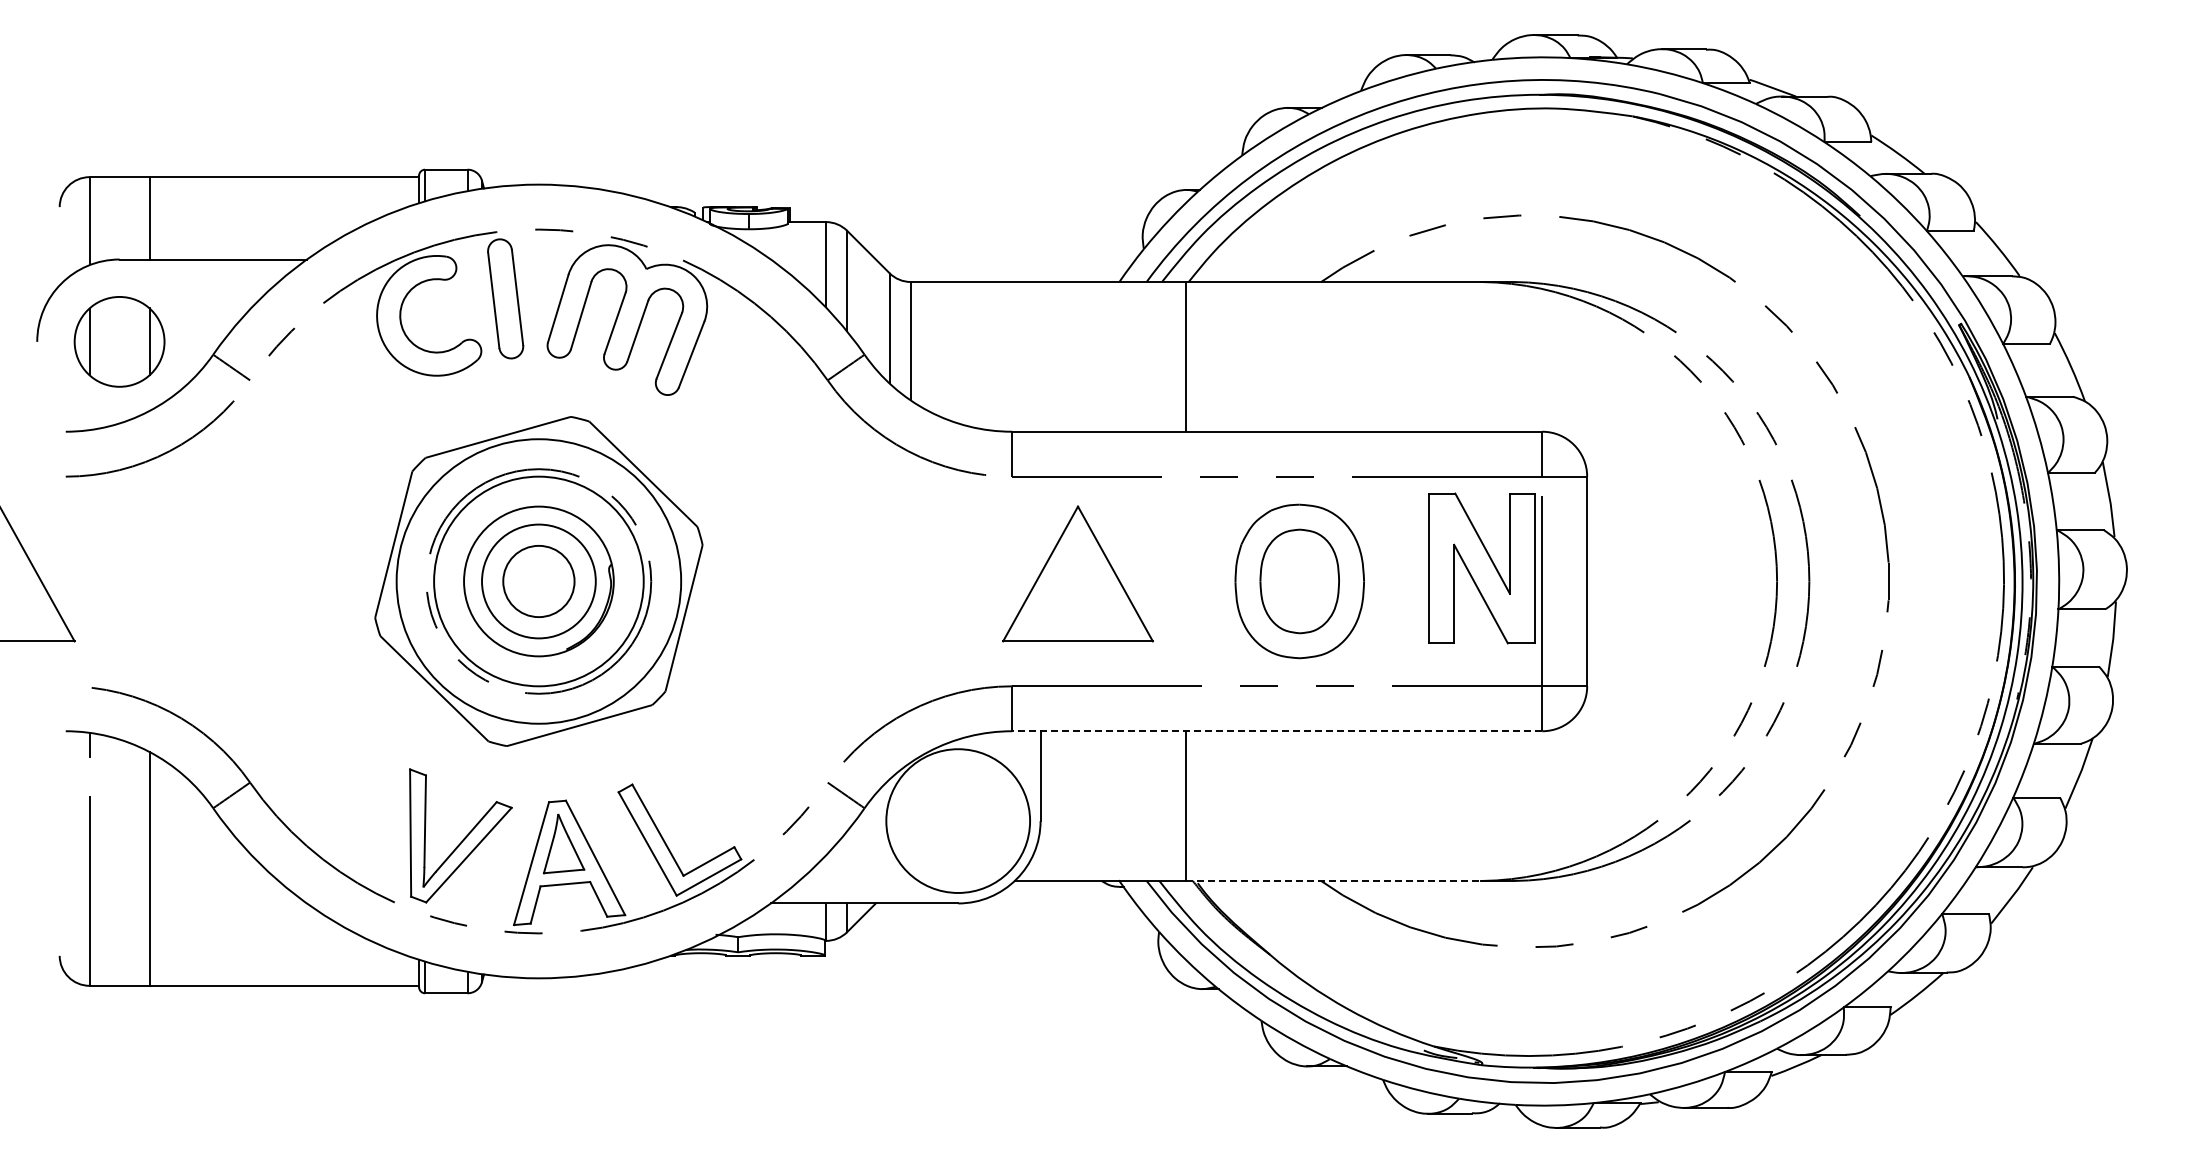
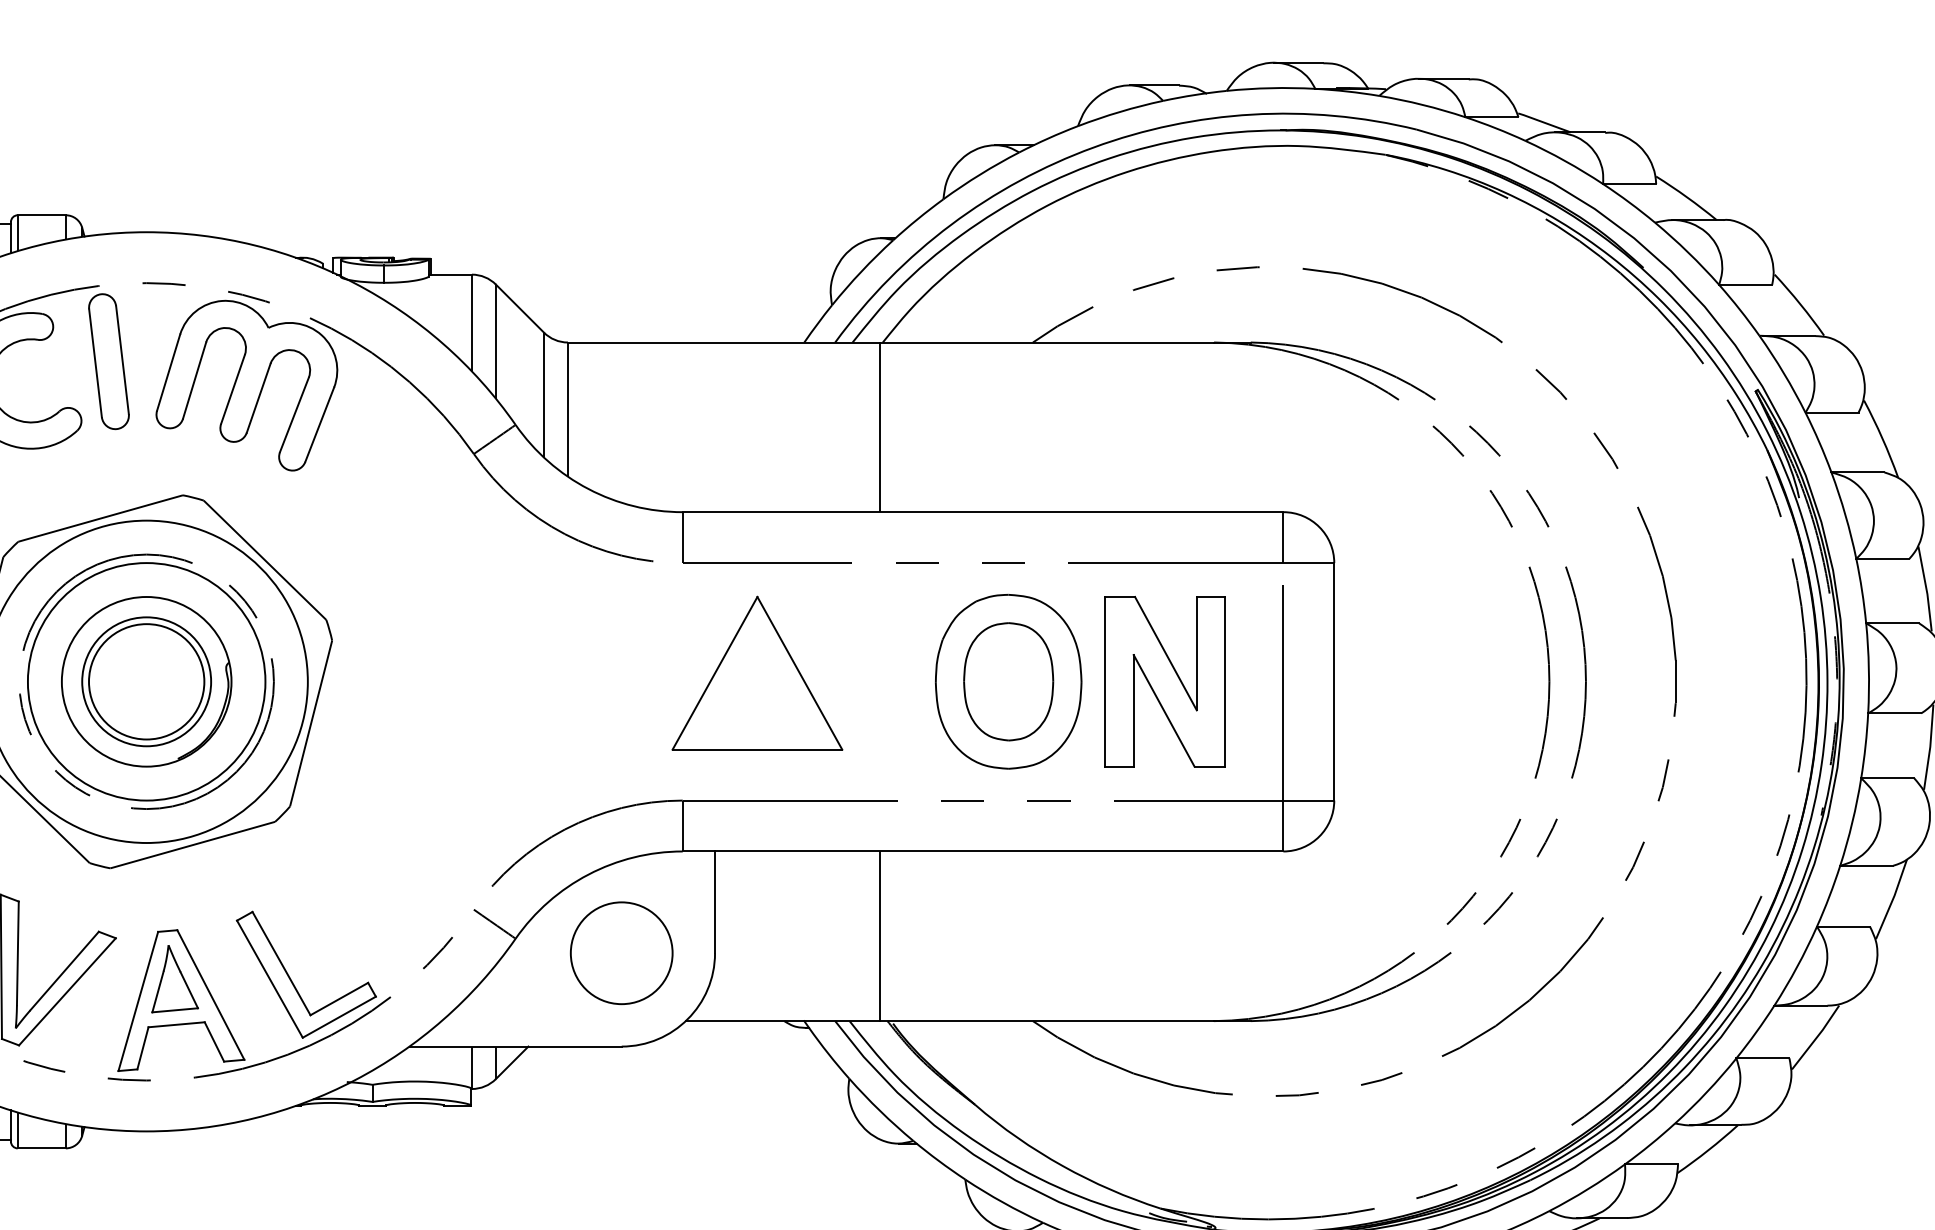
part: (1481, 568) -> (1164, 681), moved
circle: (538, 581) -> (146, 681), size x1.43
line: (1276, 731) -> (982, 851), dashed -> solid
circle: (958, 821) -> (622, 953), size x0.62
line: (1334, 881) -> (1048, 1021), dashed -> solid

